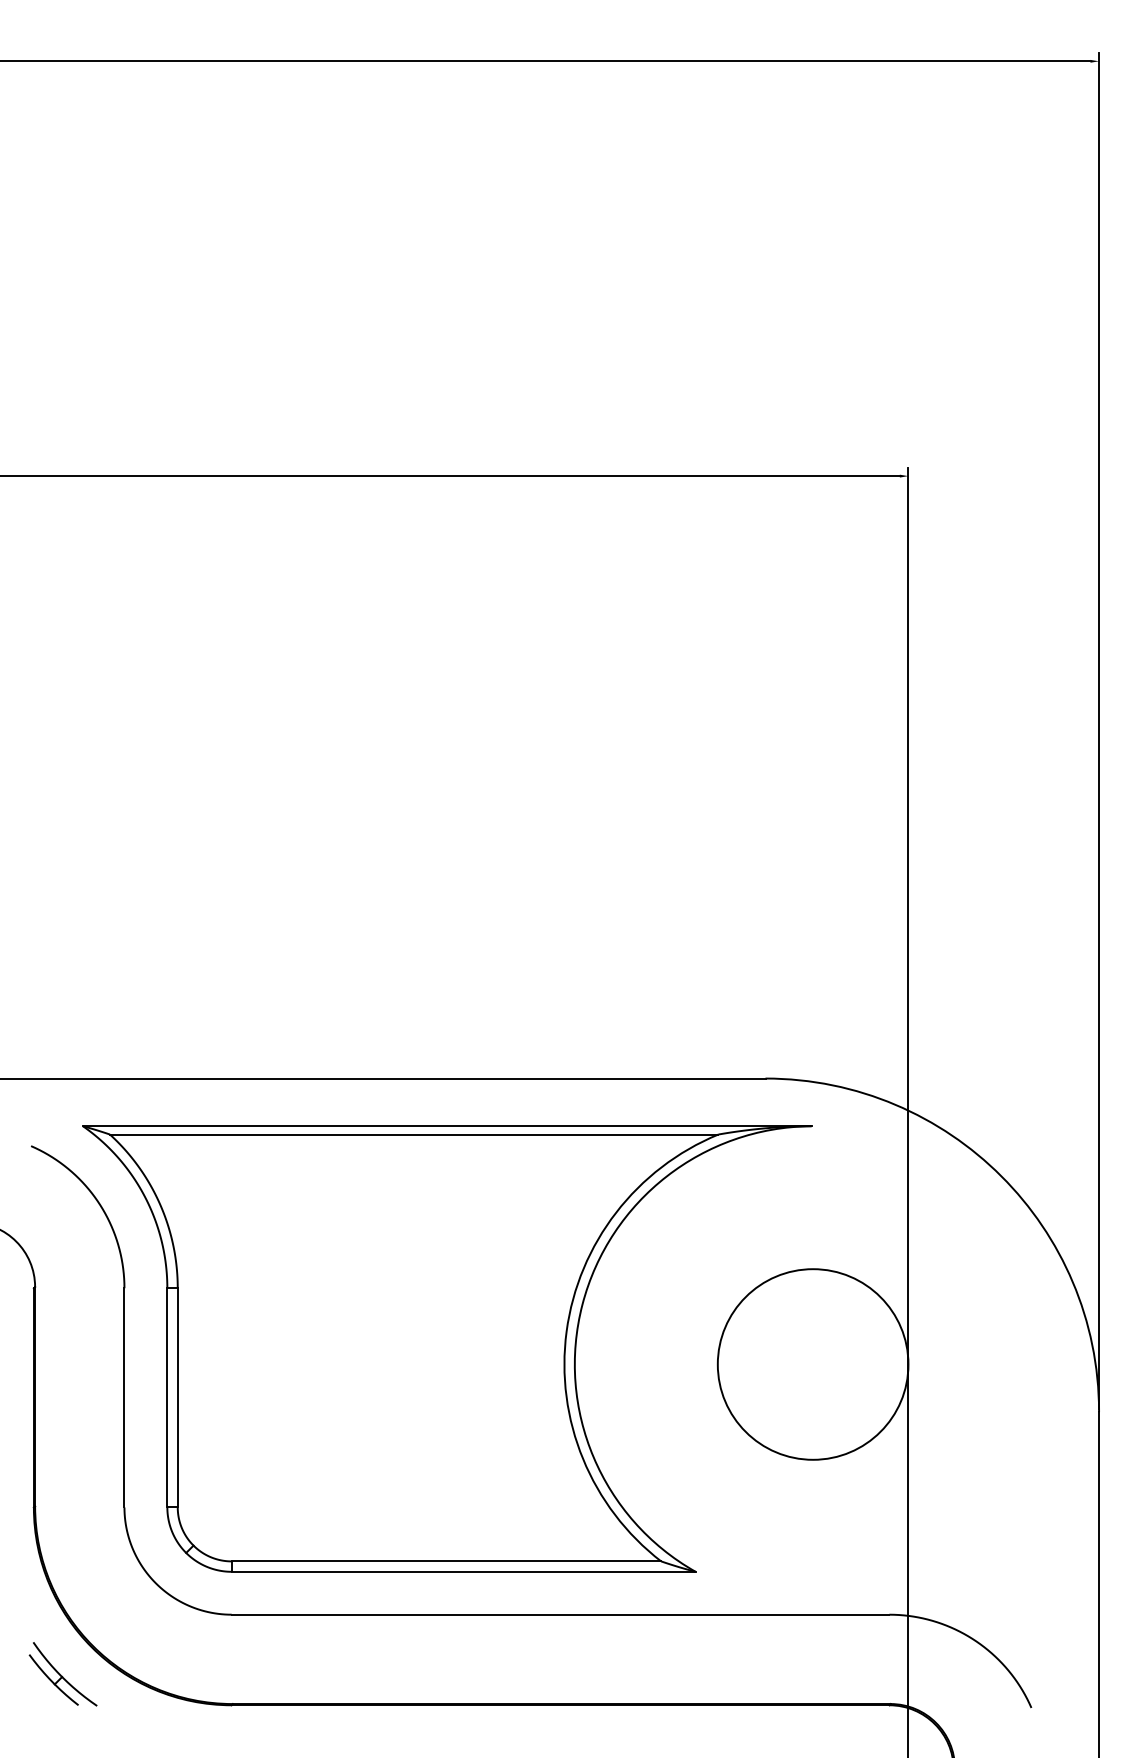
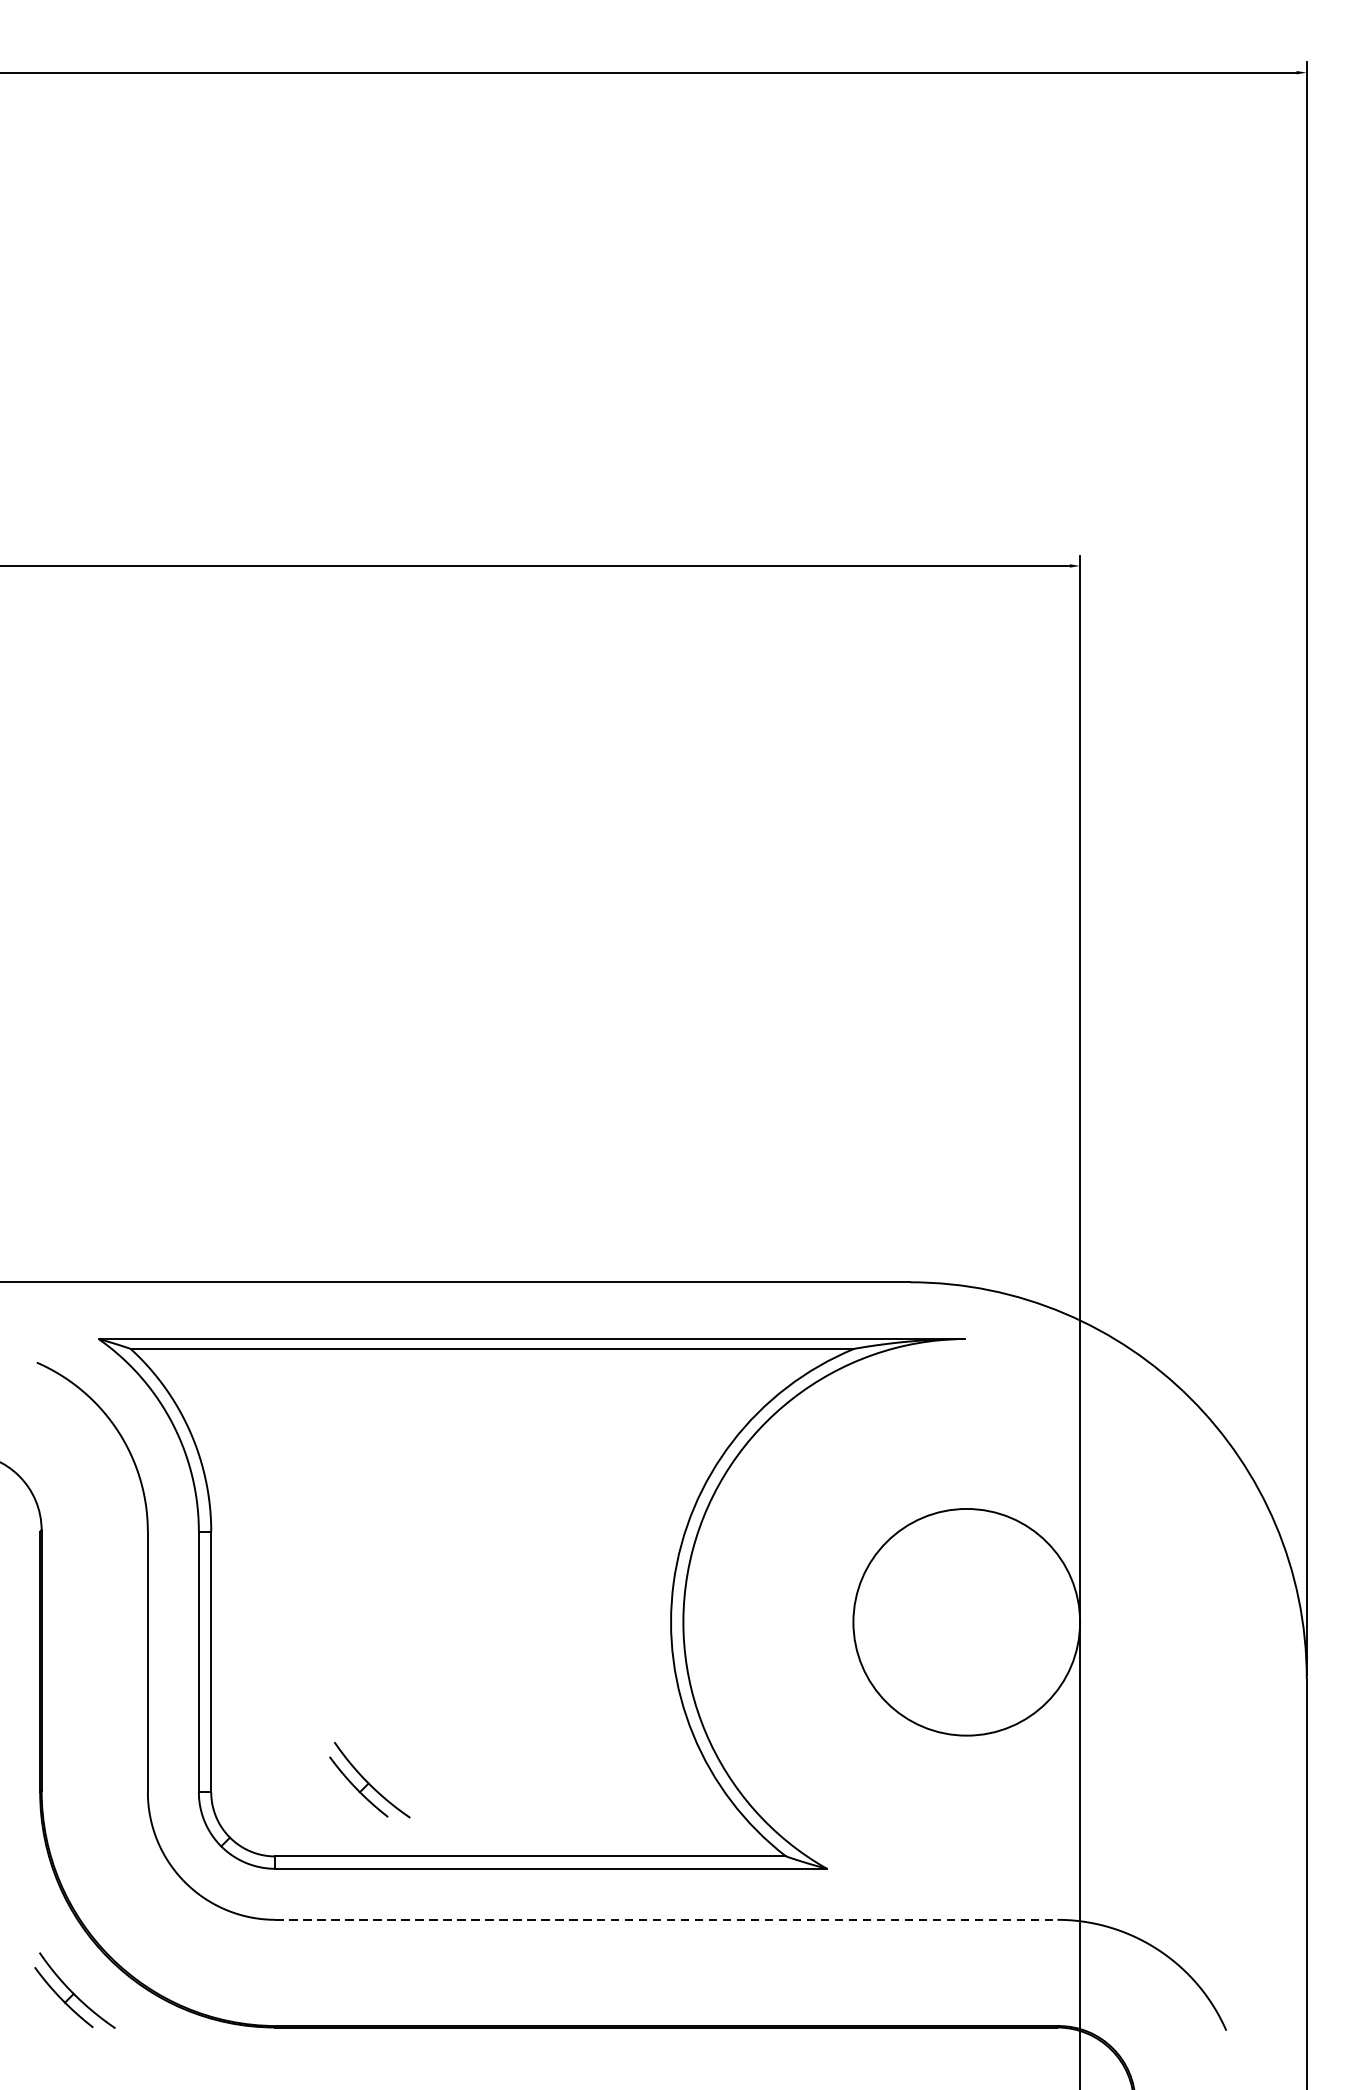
part: (310, 1497) -> (369, 1780), added
line: (560, 1614) -> (666, 1919), solid -> dashed

